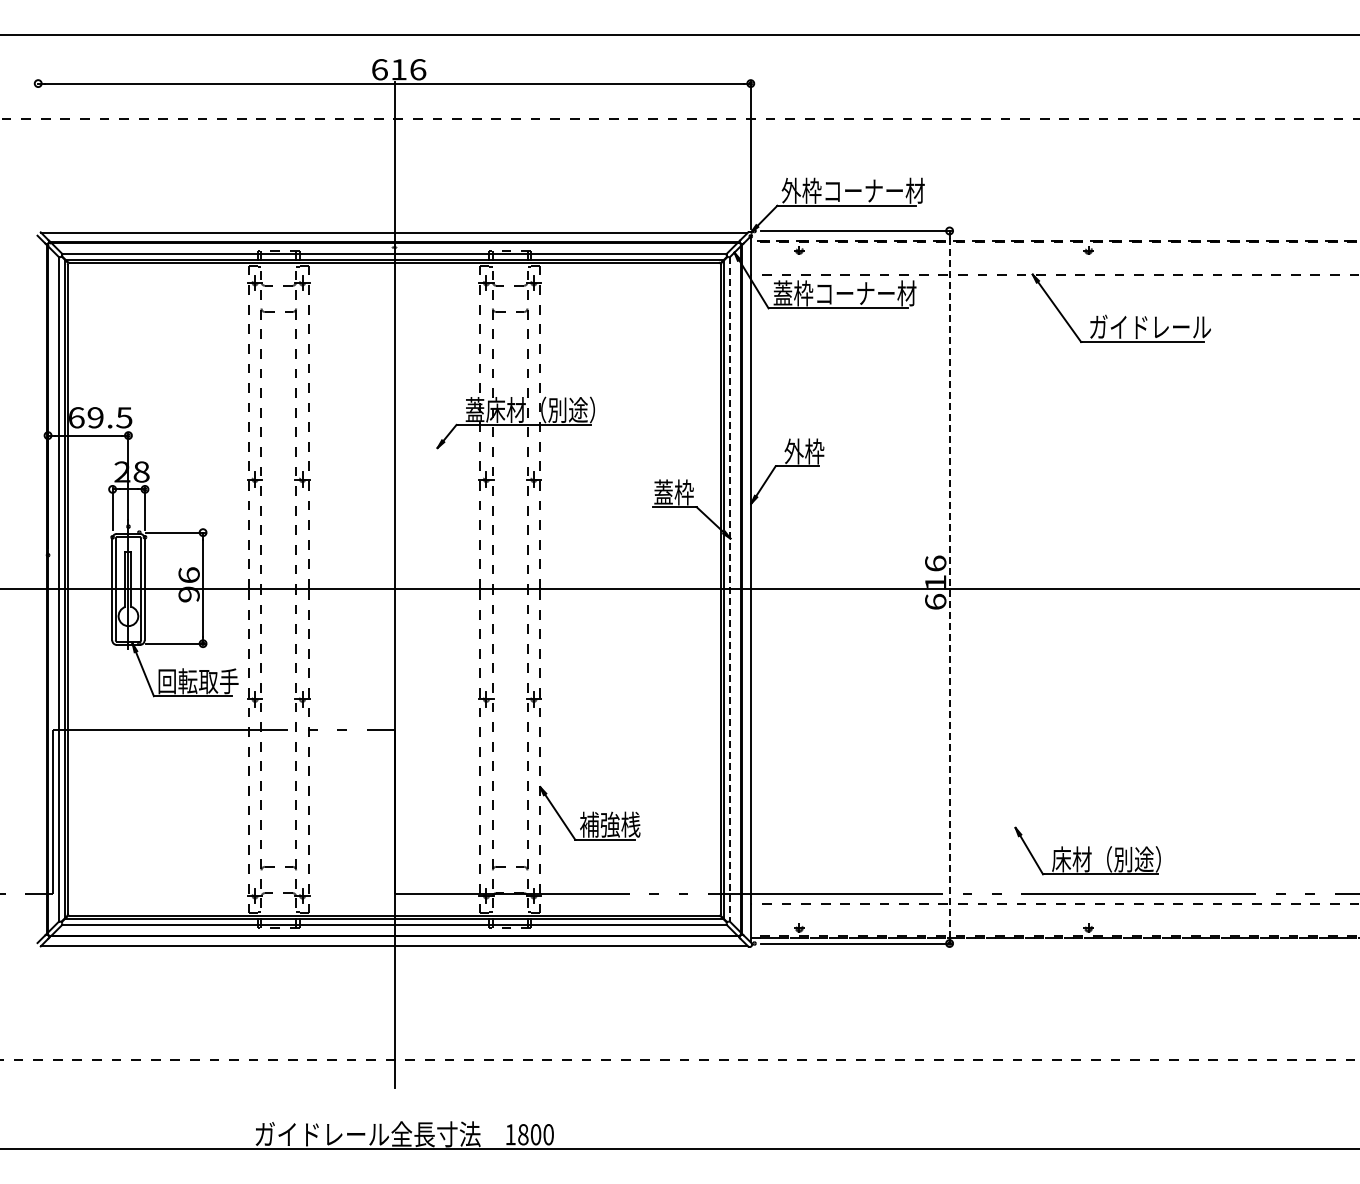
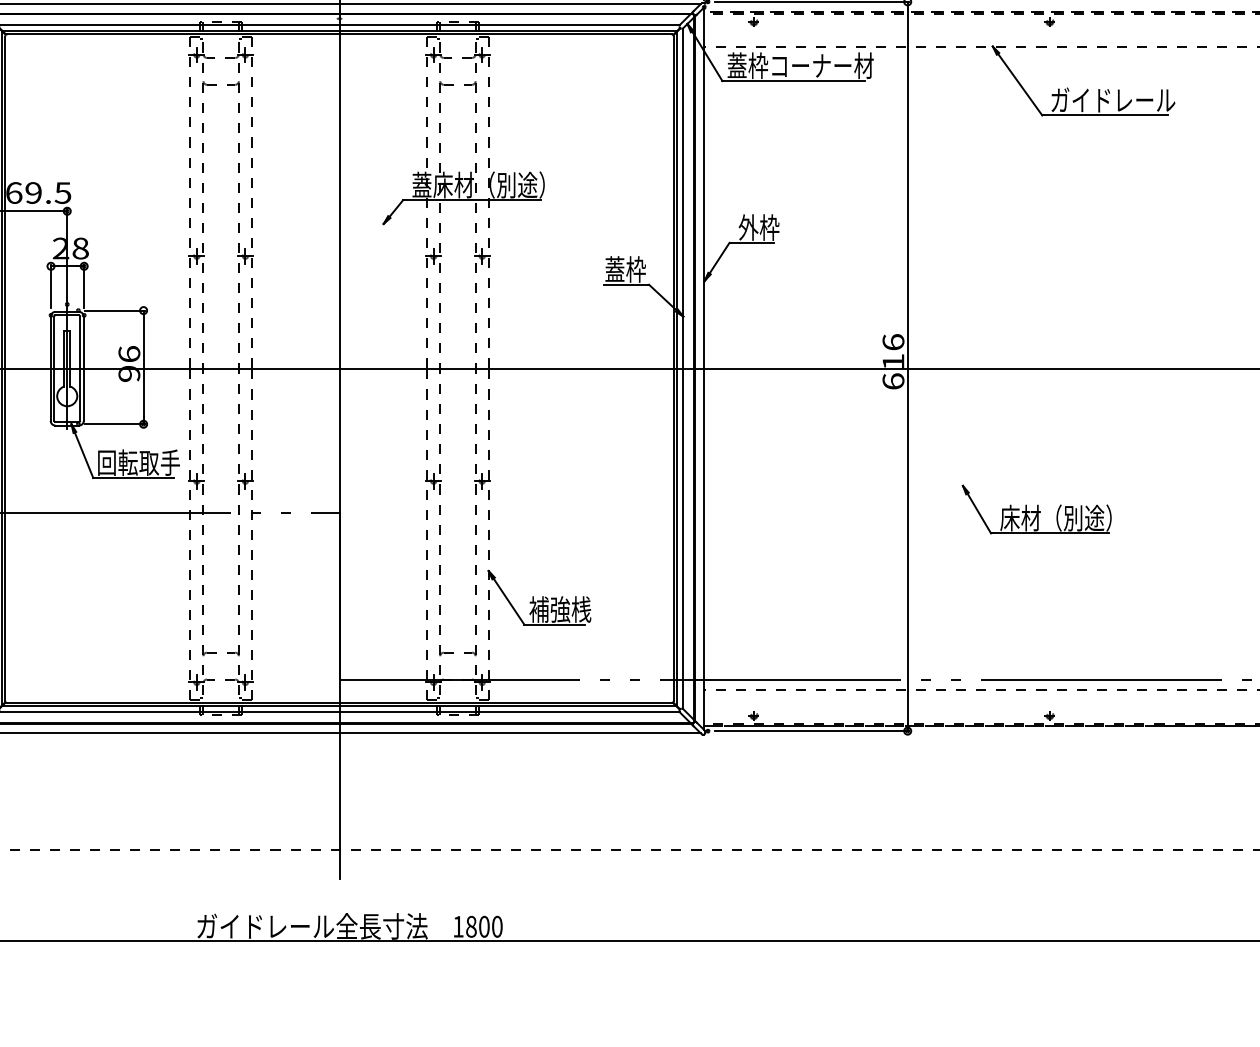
line: (949, 587) -> (907, 366), dashed -> solid
line: (729, 589) -> (682, 368), dashed -> solid
part: (1087, 850) -> (1036, 509), moved

